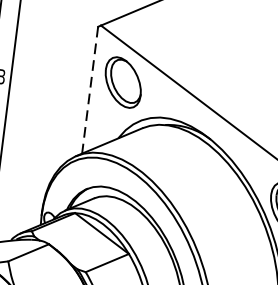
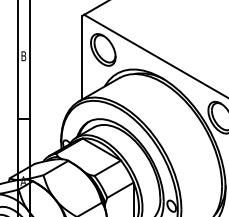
line: (90, 90) -> (82, 57), dashed -> solid

